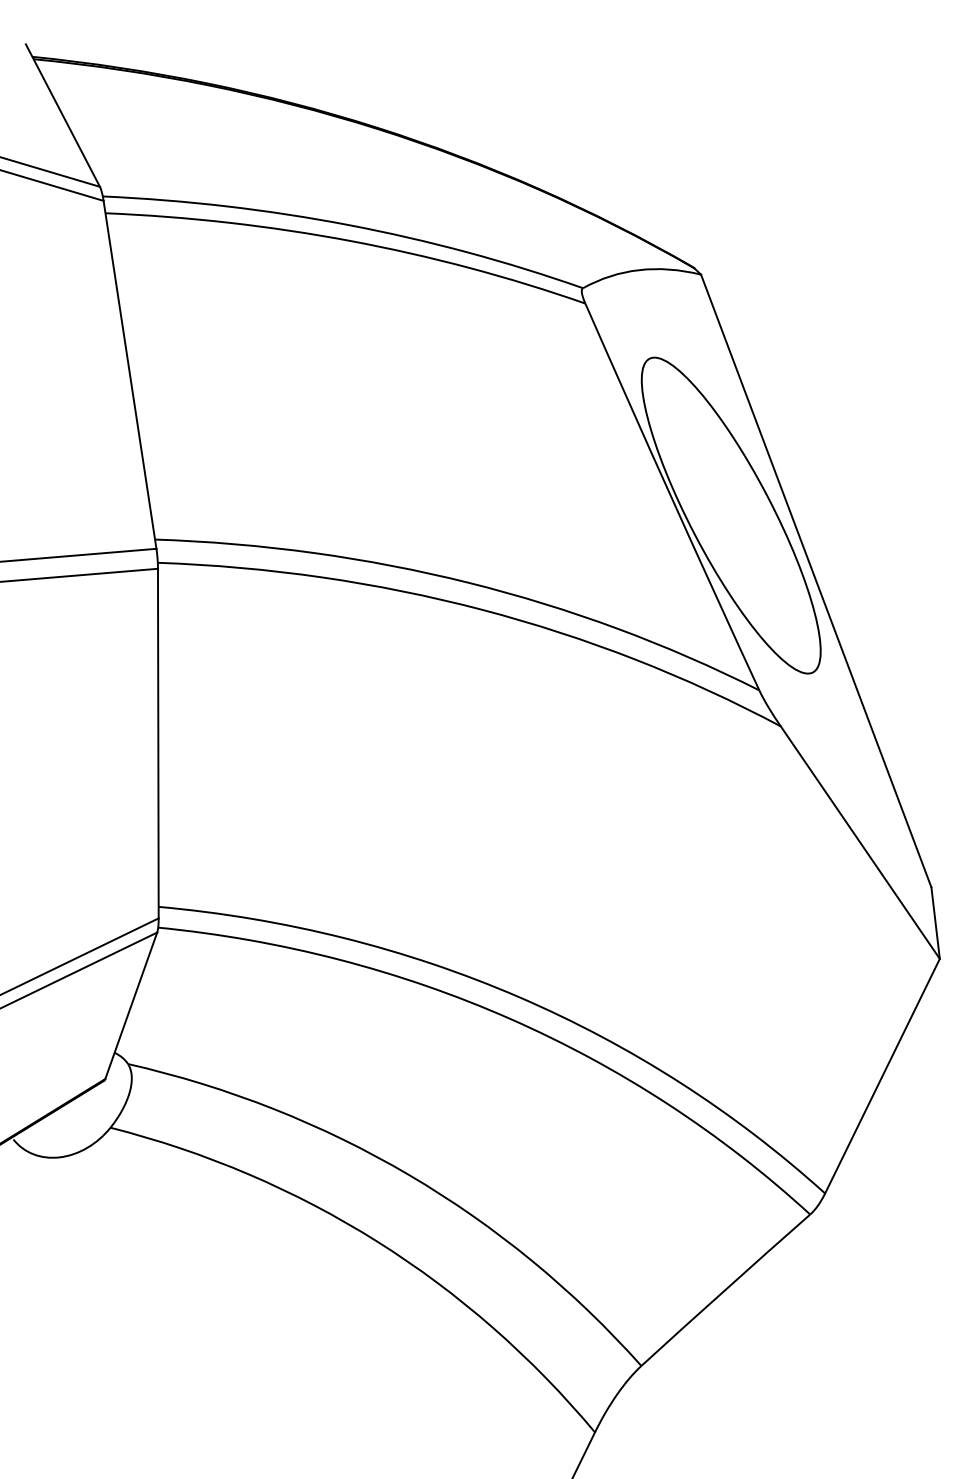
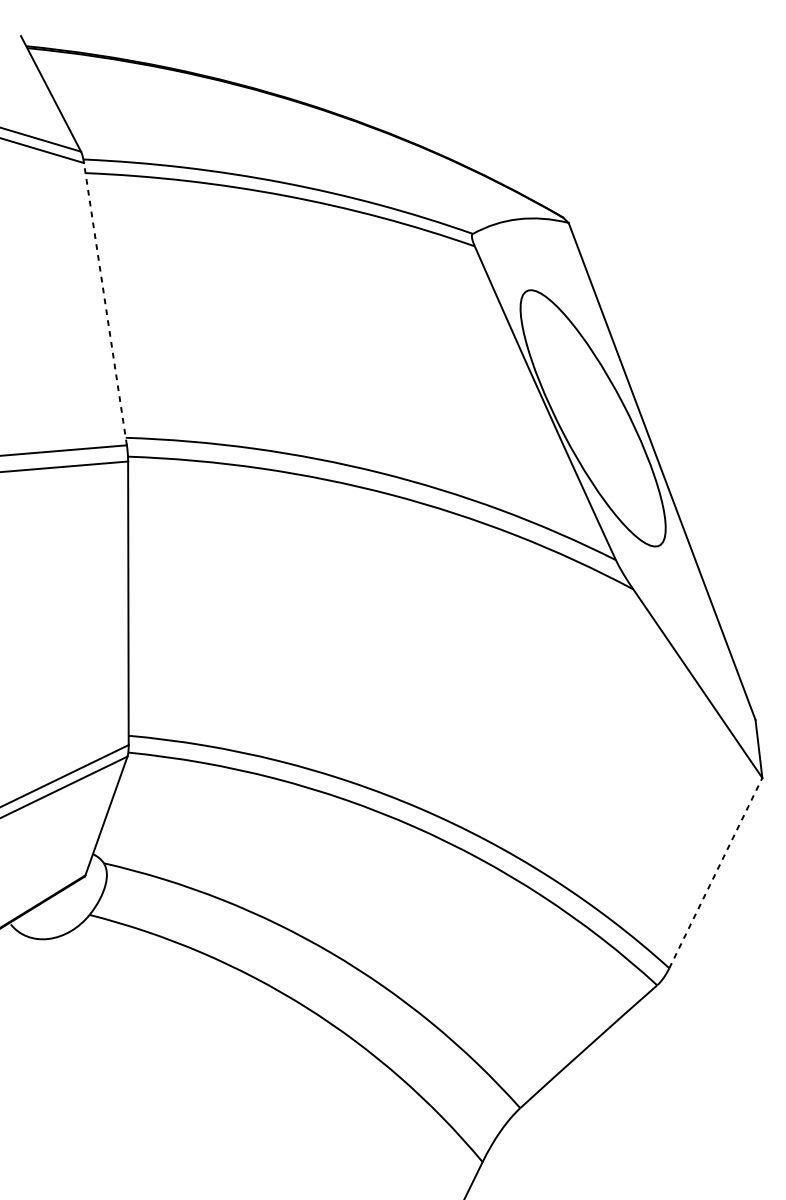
line: (130, 374) -> (105, 303), solid -> dashed
line: (882, 1076) -> (715, 873), solid -> dashed

